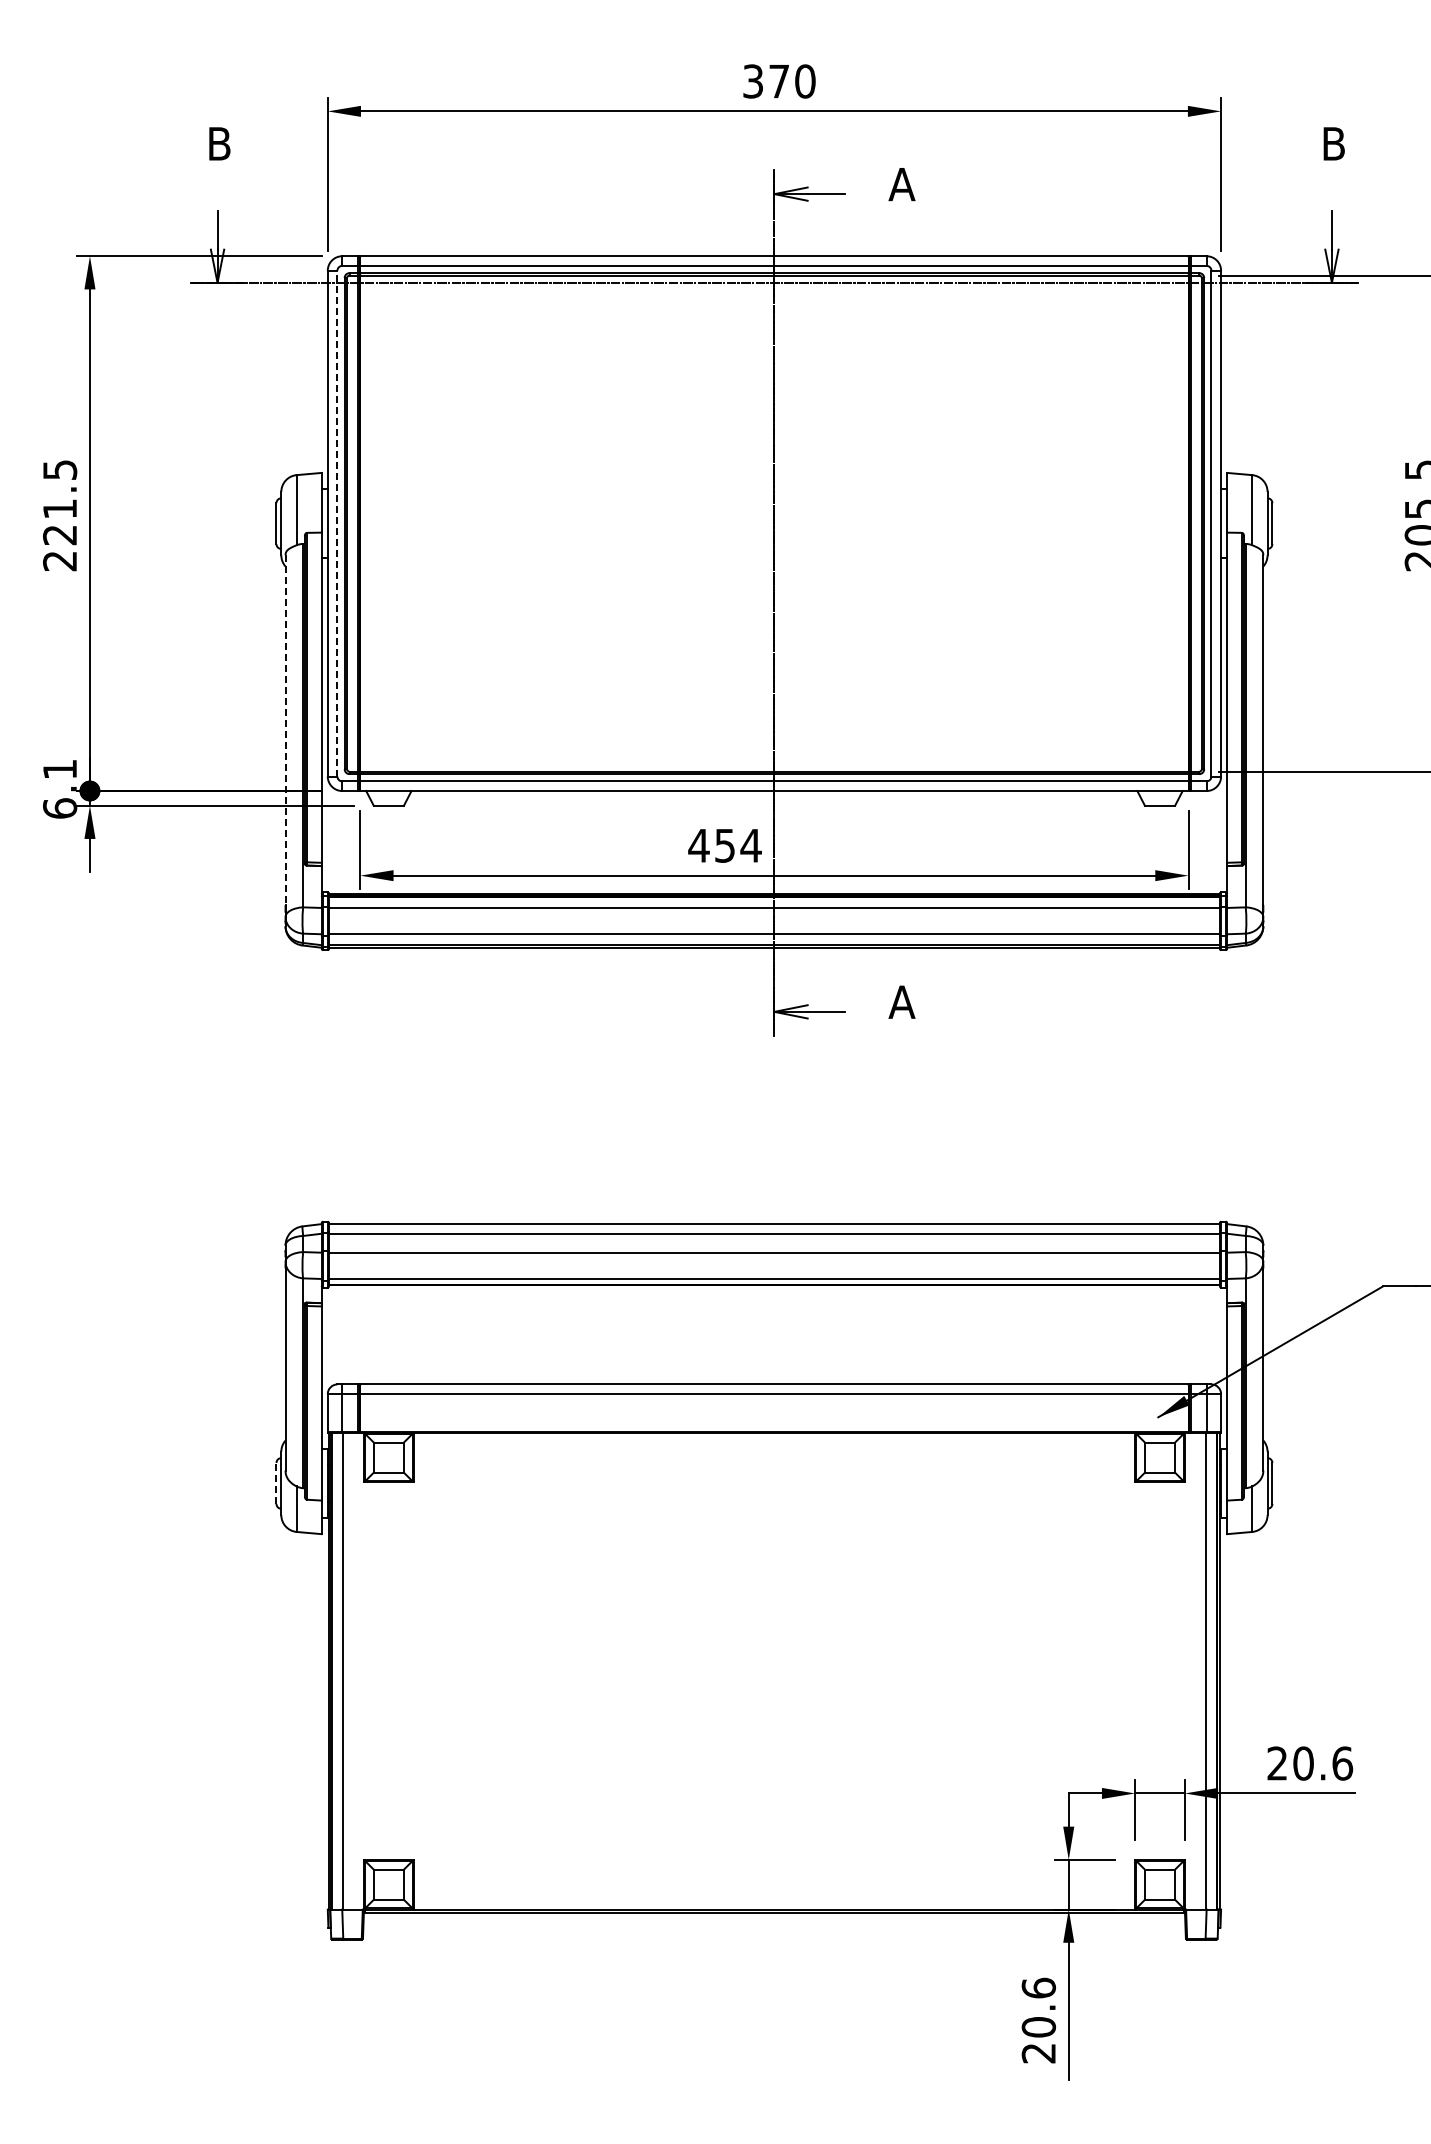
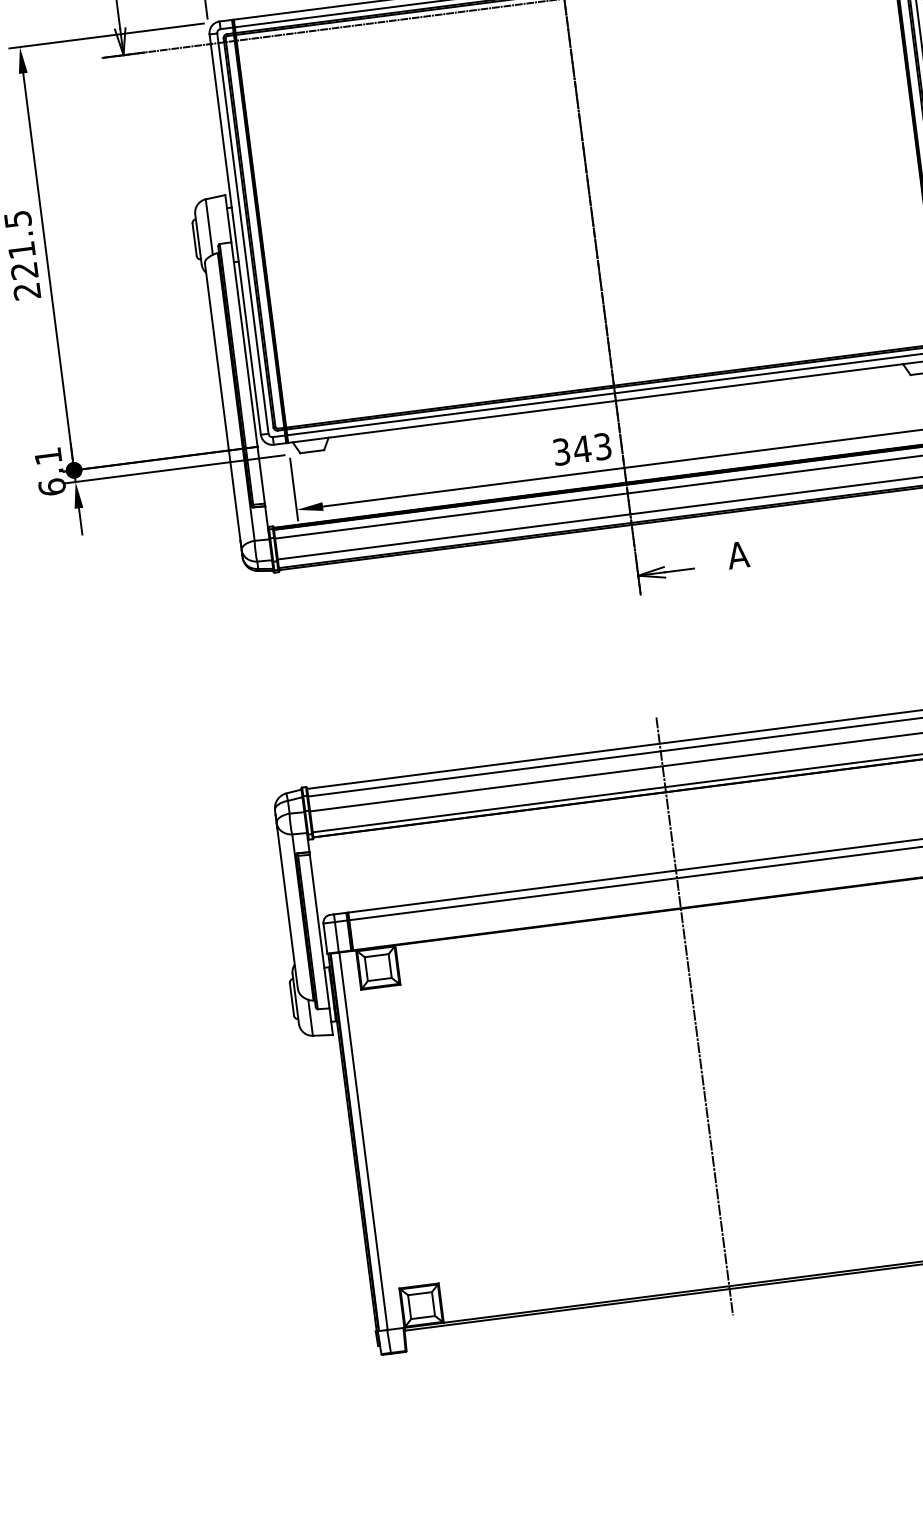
line: (337, 523) -> (242, 233), dashed -> solid
line: (285, 730) -> (222, 402), dashed -> solid
text: (724, 845) -> (581, 449), 454 -> 343
line: (276, 1483) -> (291, 999), dashed -> solid
line: (774, 1568) -> (694, 1016), added

